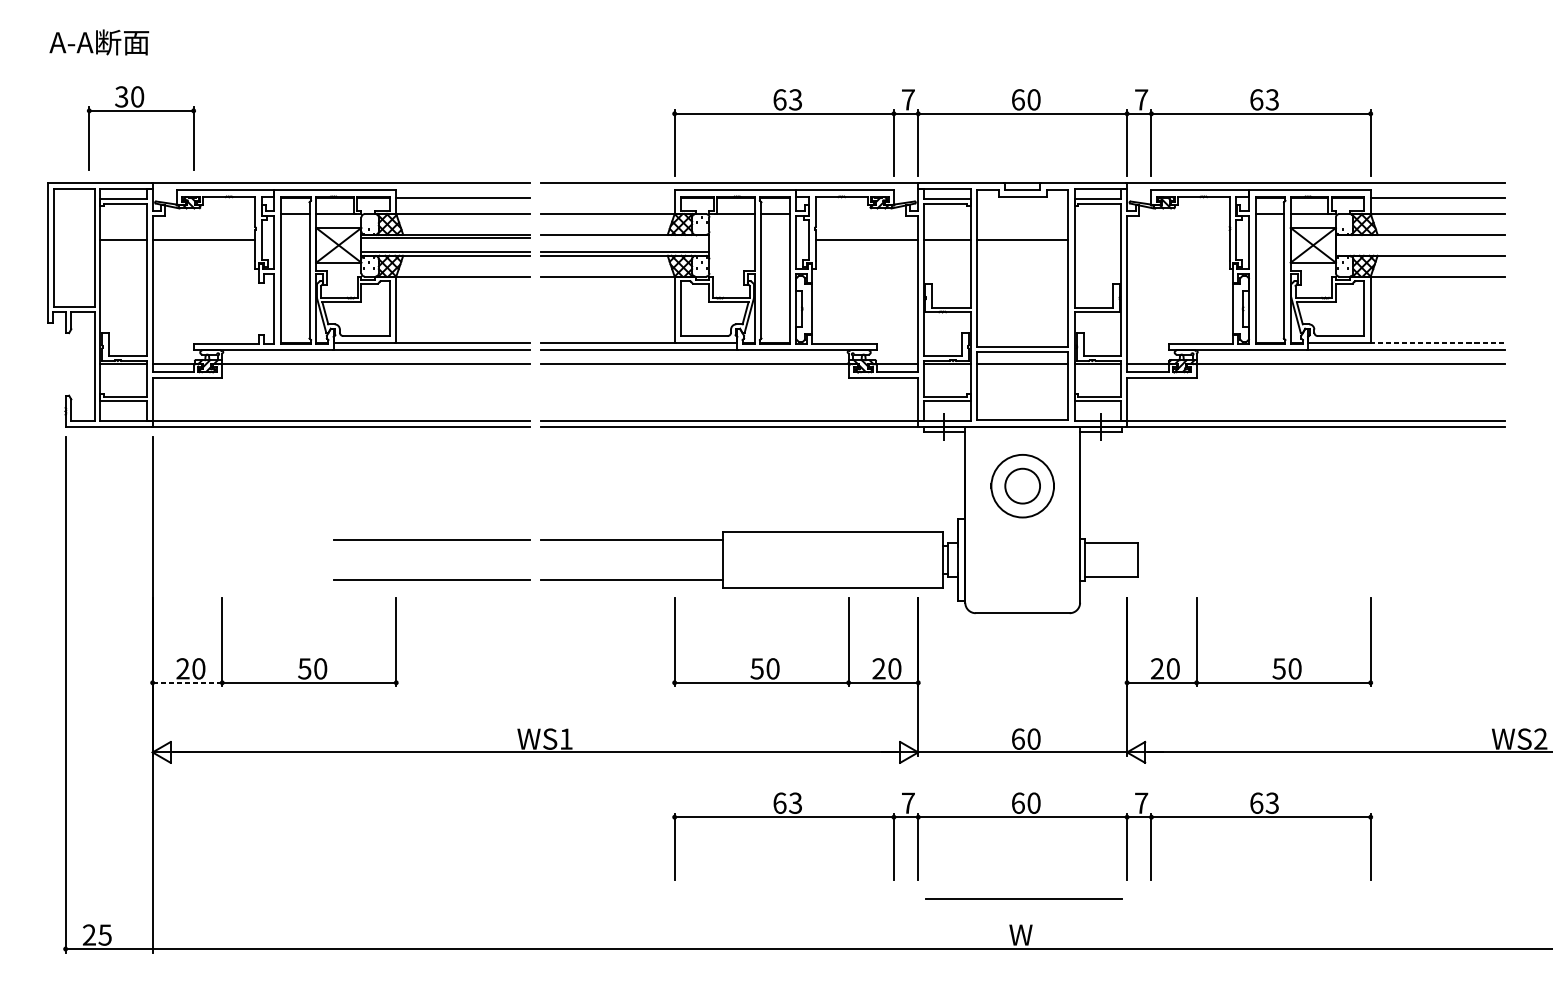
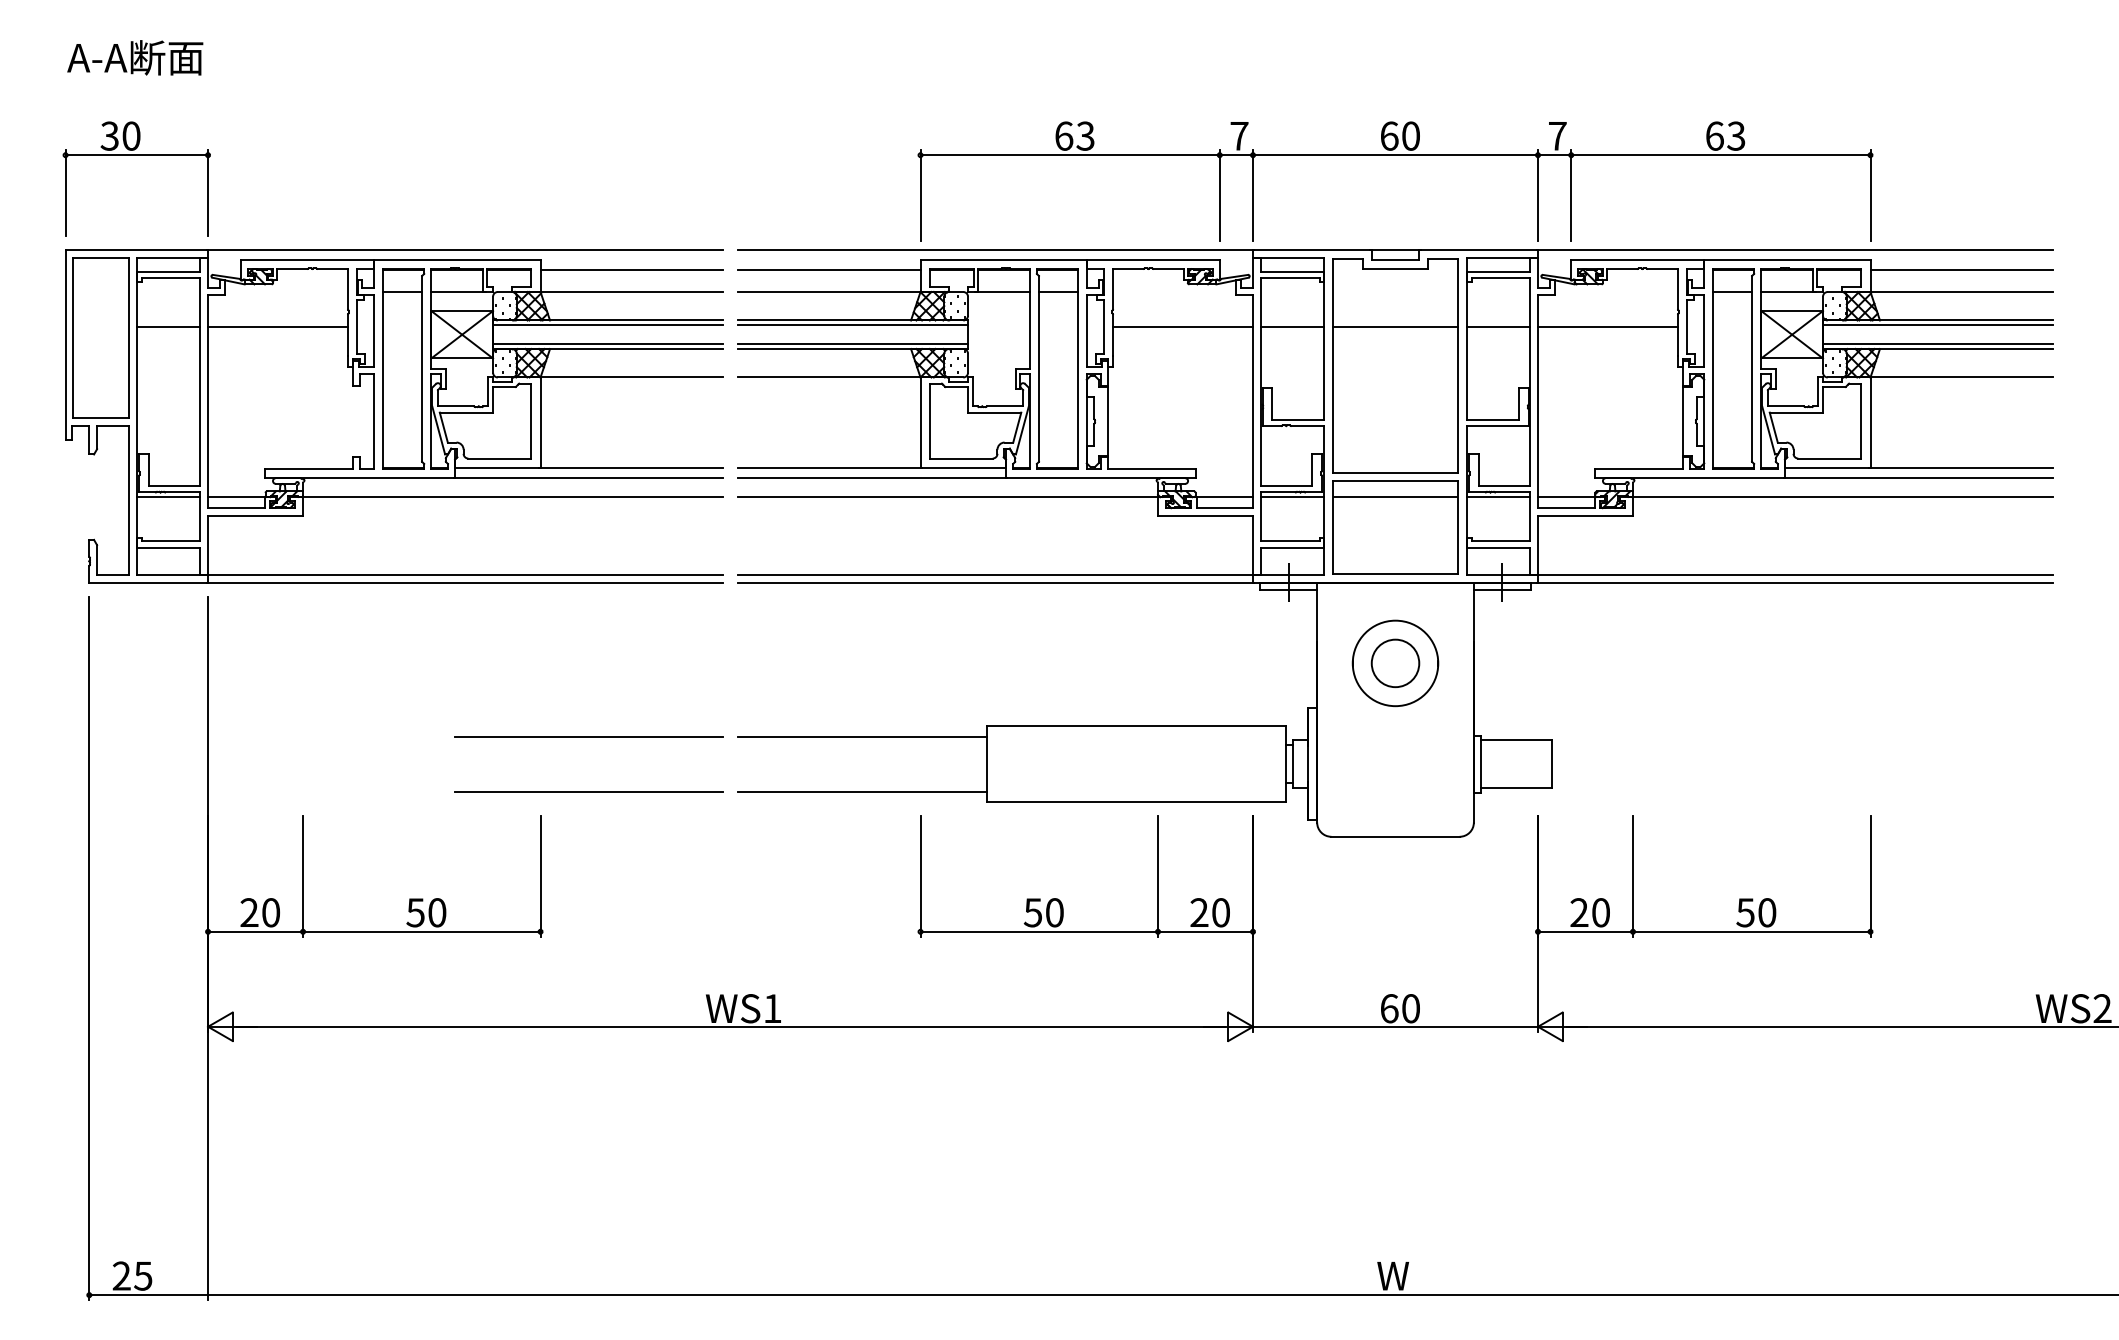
part: (141, 111) -> (136, 155), moved
line: (607, 198) -> (828, 270), added
line: (624, 238) -> (852, 325), added
line: (1420, 238) -> (1938, 325), added
line: (1098, 240) -> (1498, 327), added
line: (1178, 240) -> (1608, 327), added
line: (1420, 252) -> (1938, 344), added
line: (1437, 342) -> (1961, 467), dashed -> solid
line: (188, 682) -> (256, 931), dashed -> solid
part: (1022, 817) -> (1395, 1115), removed
line: (1023, 898) -> (1396, 1226), removed

